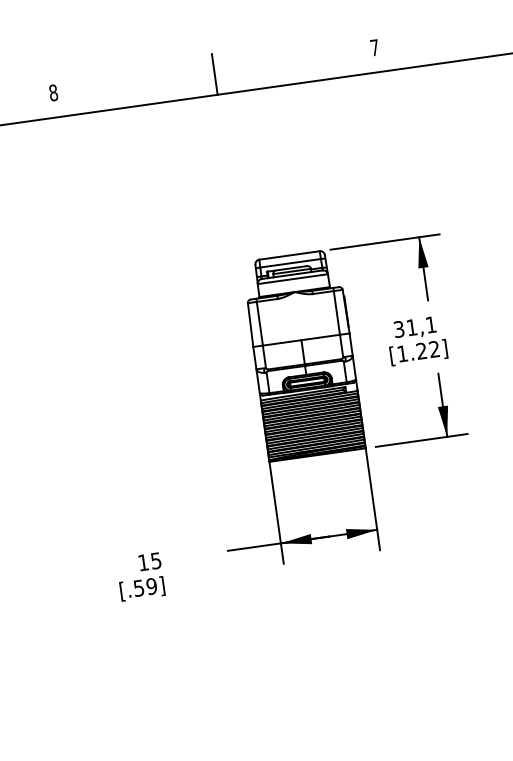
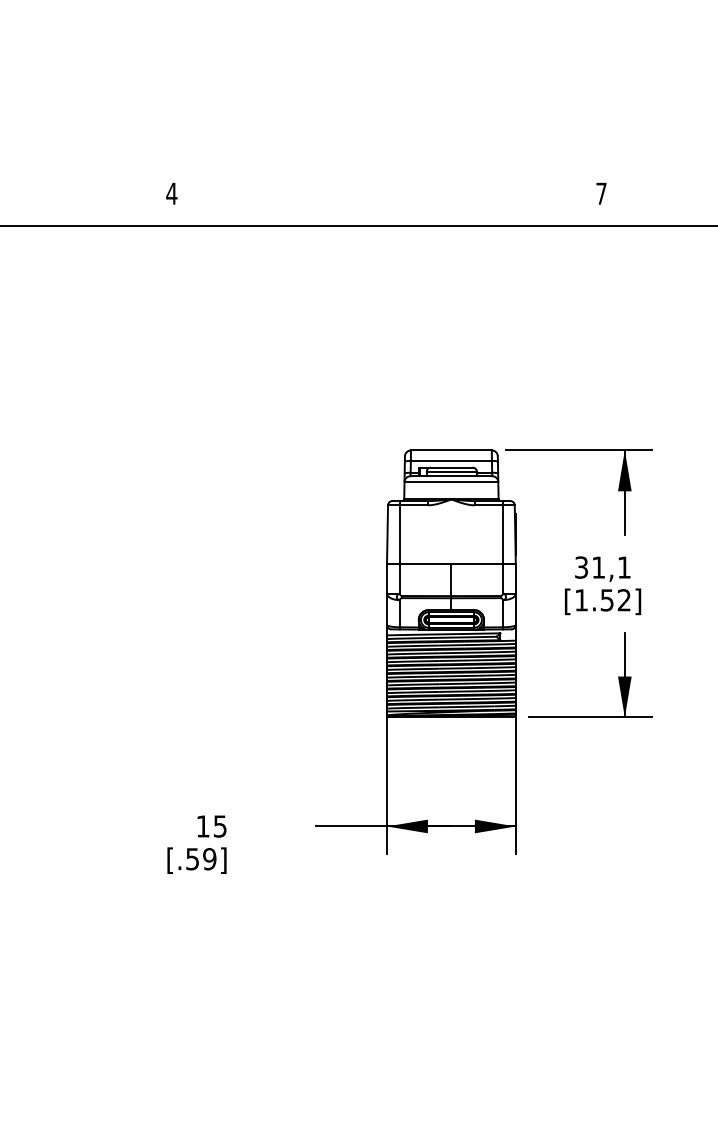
line: (214, 73) -> (386, 198), removed
text: (53, 92) -> (171, 193), 8 -> 4
text: (421, 351) -> (606, 600), [1.22] -> [1.52]

